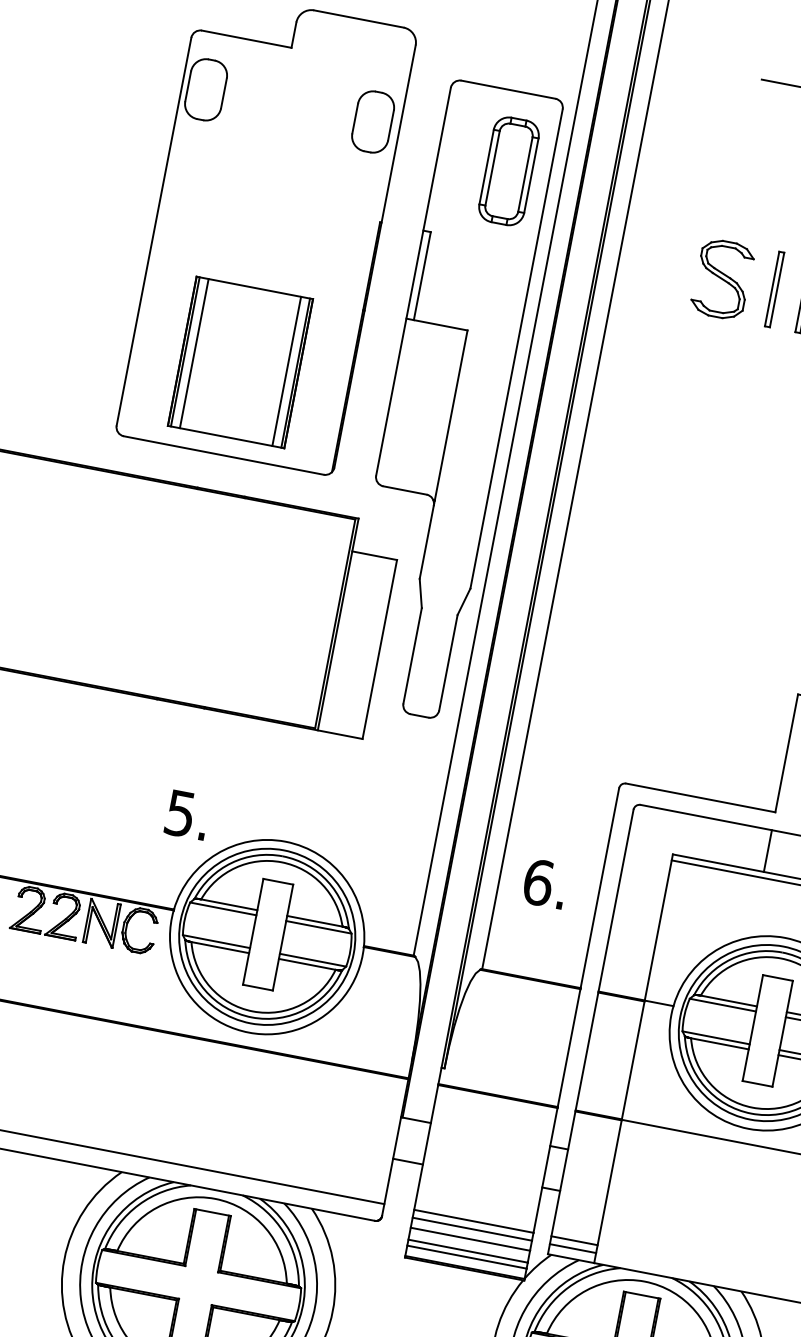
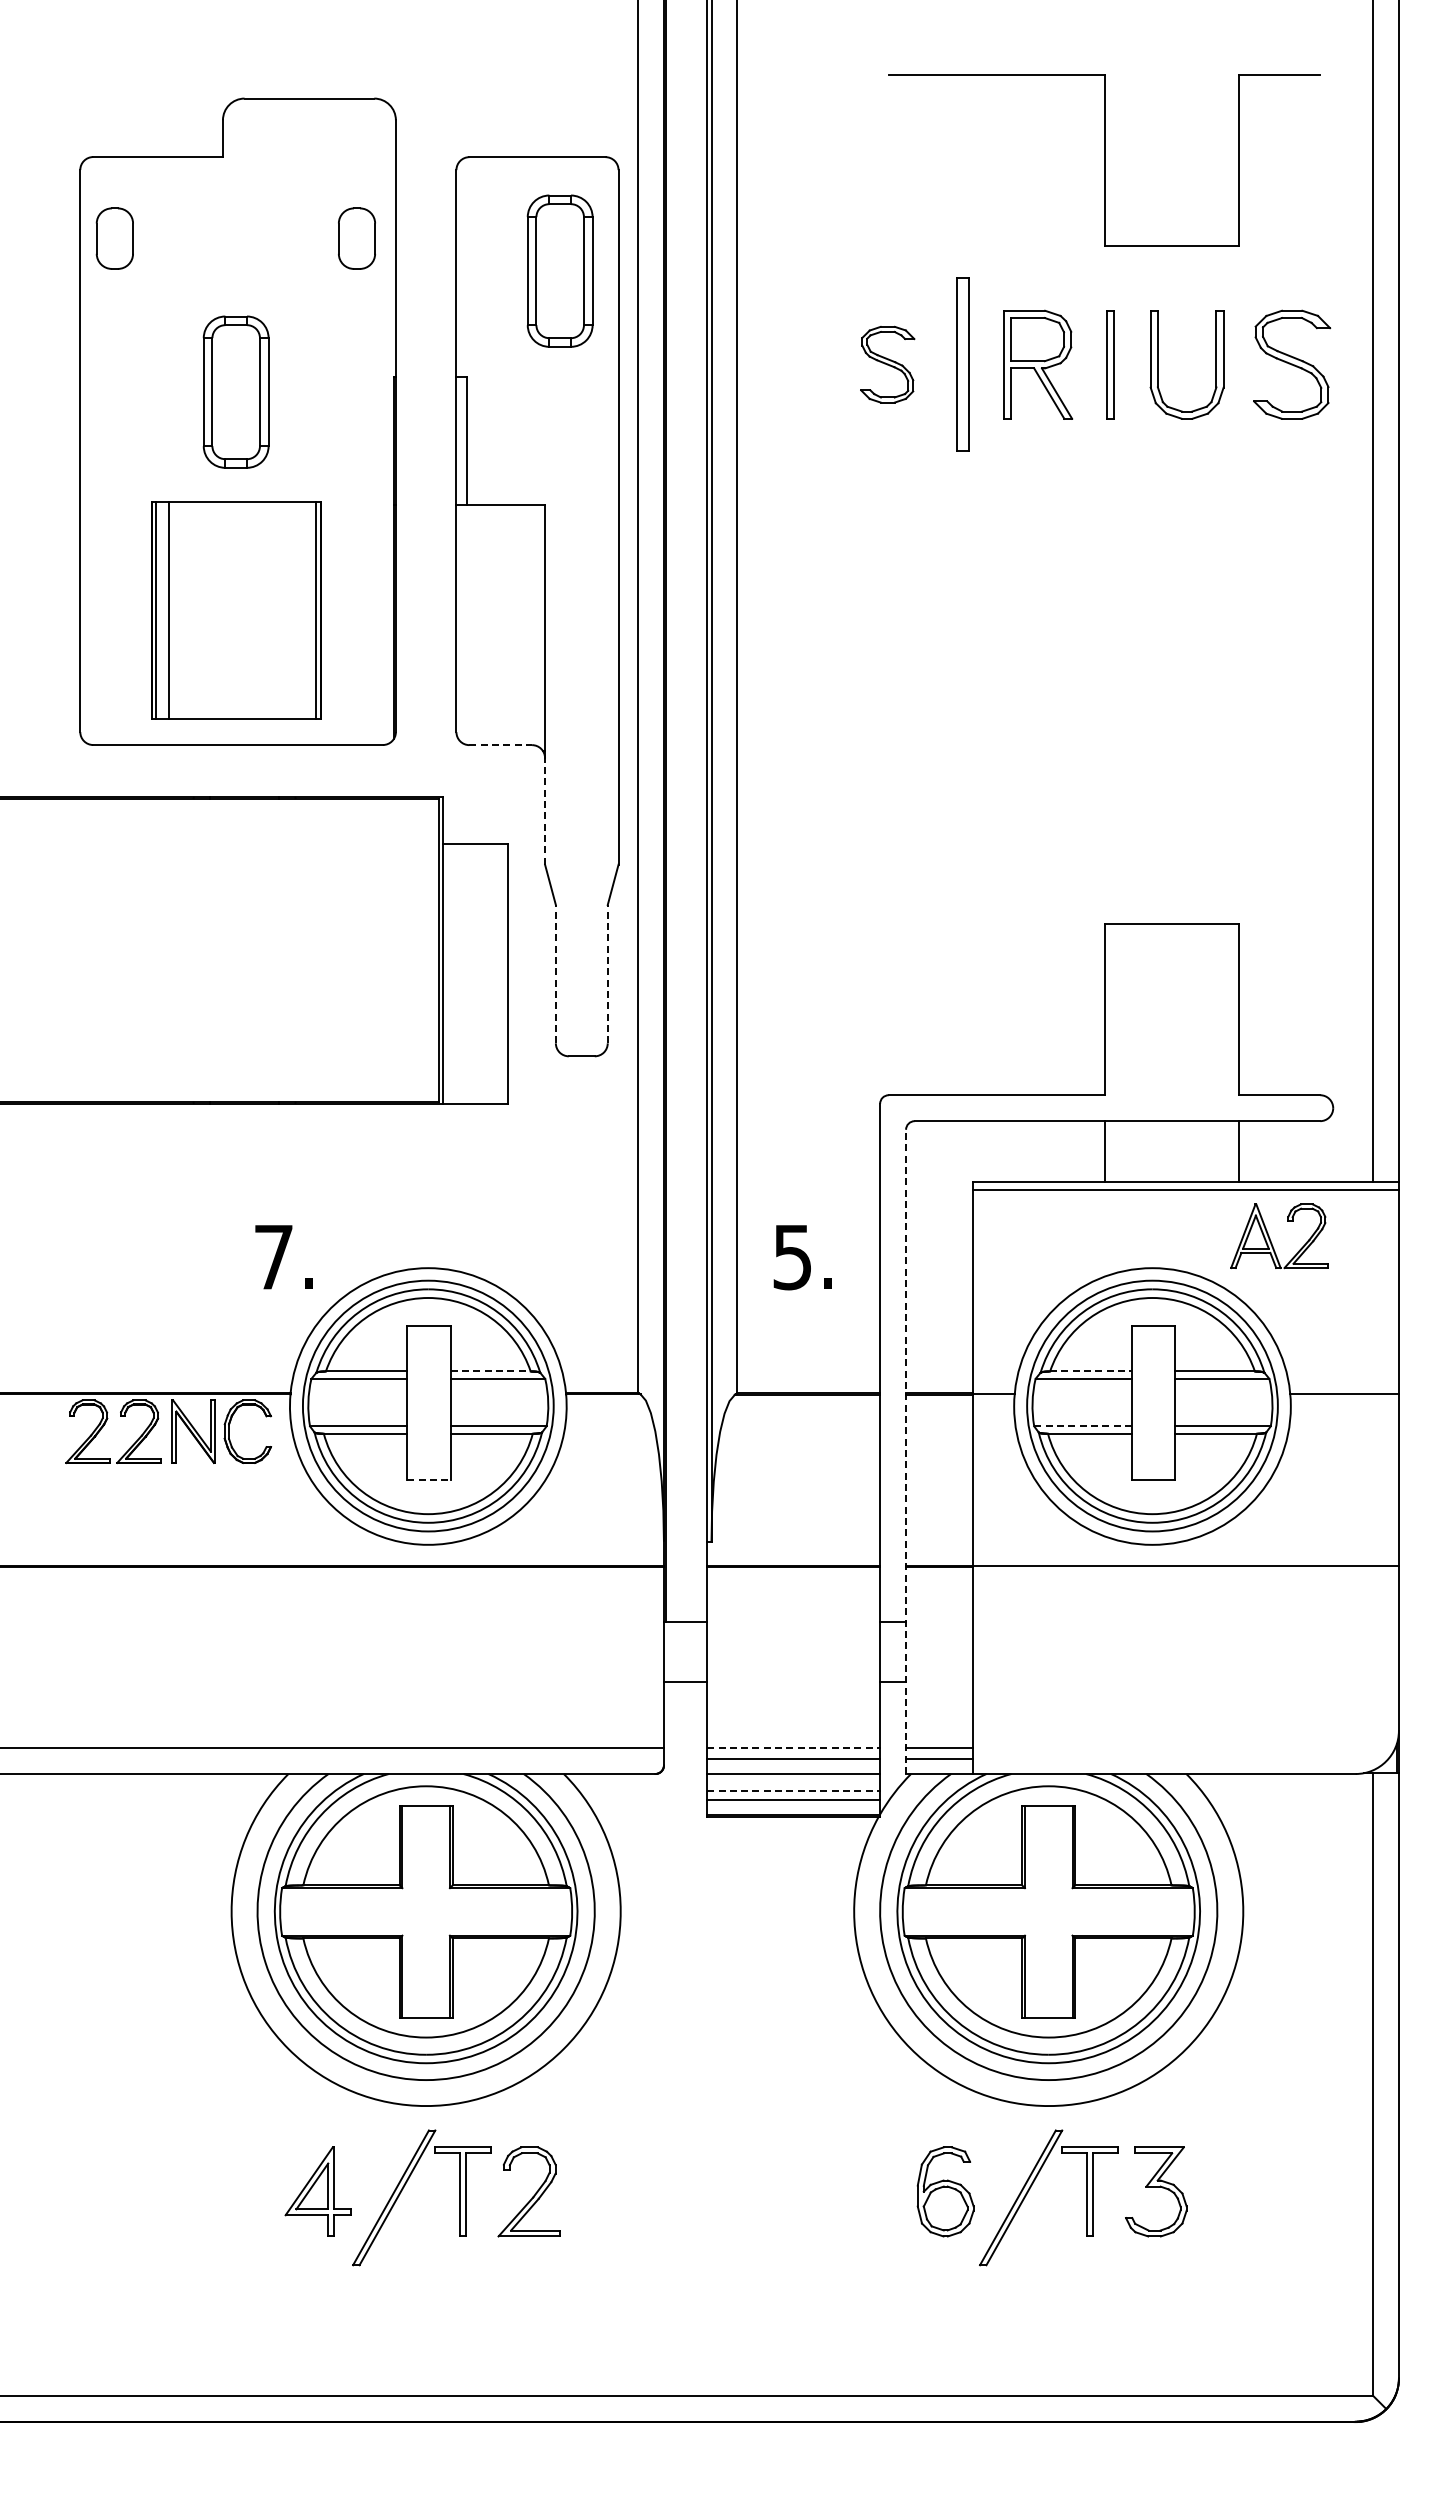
part: (205, 89) -> (114, 238), size x0.7
part: (372, 121) -> (356, 238), size x0.7
part: (269, 211) -> (235, 391), added
part: (722, 279) -> (887, 364), size x0.7
part: (774, 289) -> (963, 364), size x1.6
line: (286, 371) -> (303, 610), removed
line: (405, 490) -> (501, 745), solid -> dashed
line: (427, 541) -> (545, 810), solid -> dashed
line: (412, 655) -> (555, 973), solid -> dashed
line: (448, 662) -> (607, 973), solid -> dashed
text: (180, 813) -> (273, 1257), 5 -> 7
text: (538, 882) -> (792, 1257), 6 -> 5
line: (315, 921) -> (491, 1371), solid -> dashed
line: (257, 987) -> (428, 1479), solid -> dashed
line: (728, 1000) -> (1090, 1371), solid -> dashed
line: (591, 1031) -> (906, 1451), solid -> dashed
line: (715, 1037) -> (1082, 1426), solid -> dashed
line: (474, 1221) -> (794, 1748), solid -> dashed
line: (468, 1251) -> (794, 1791), solid -> dashed

